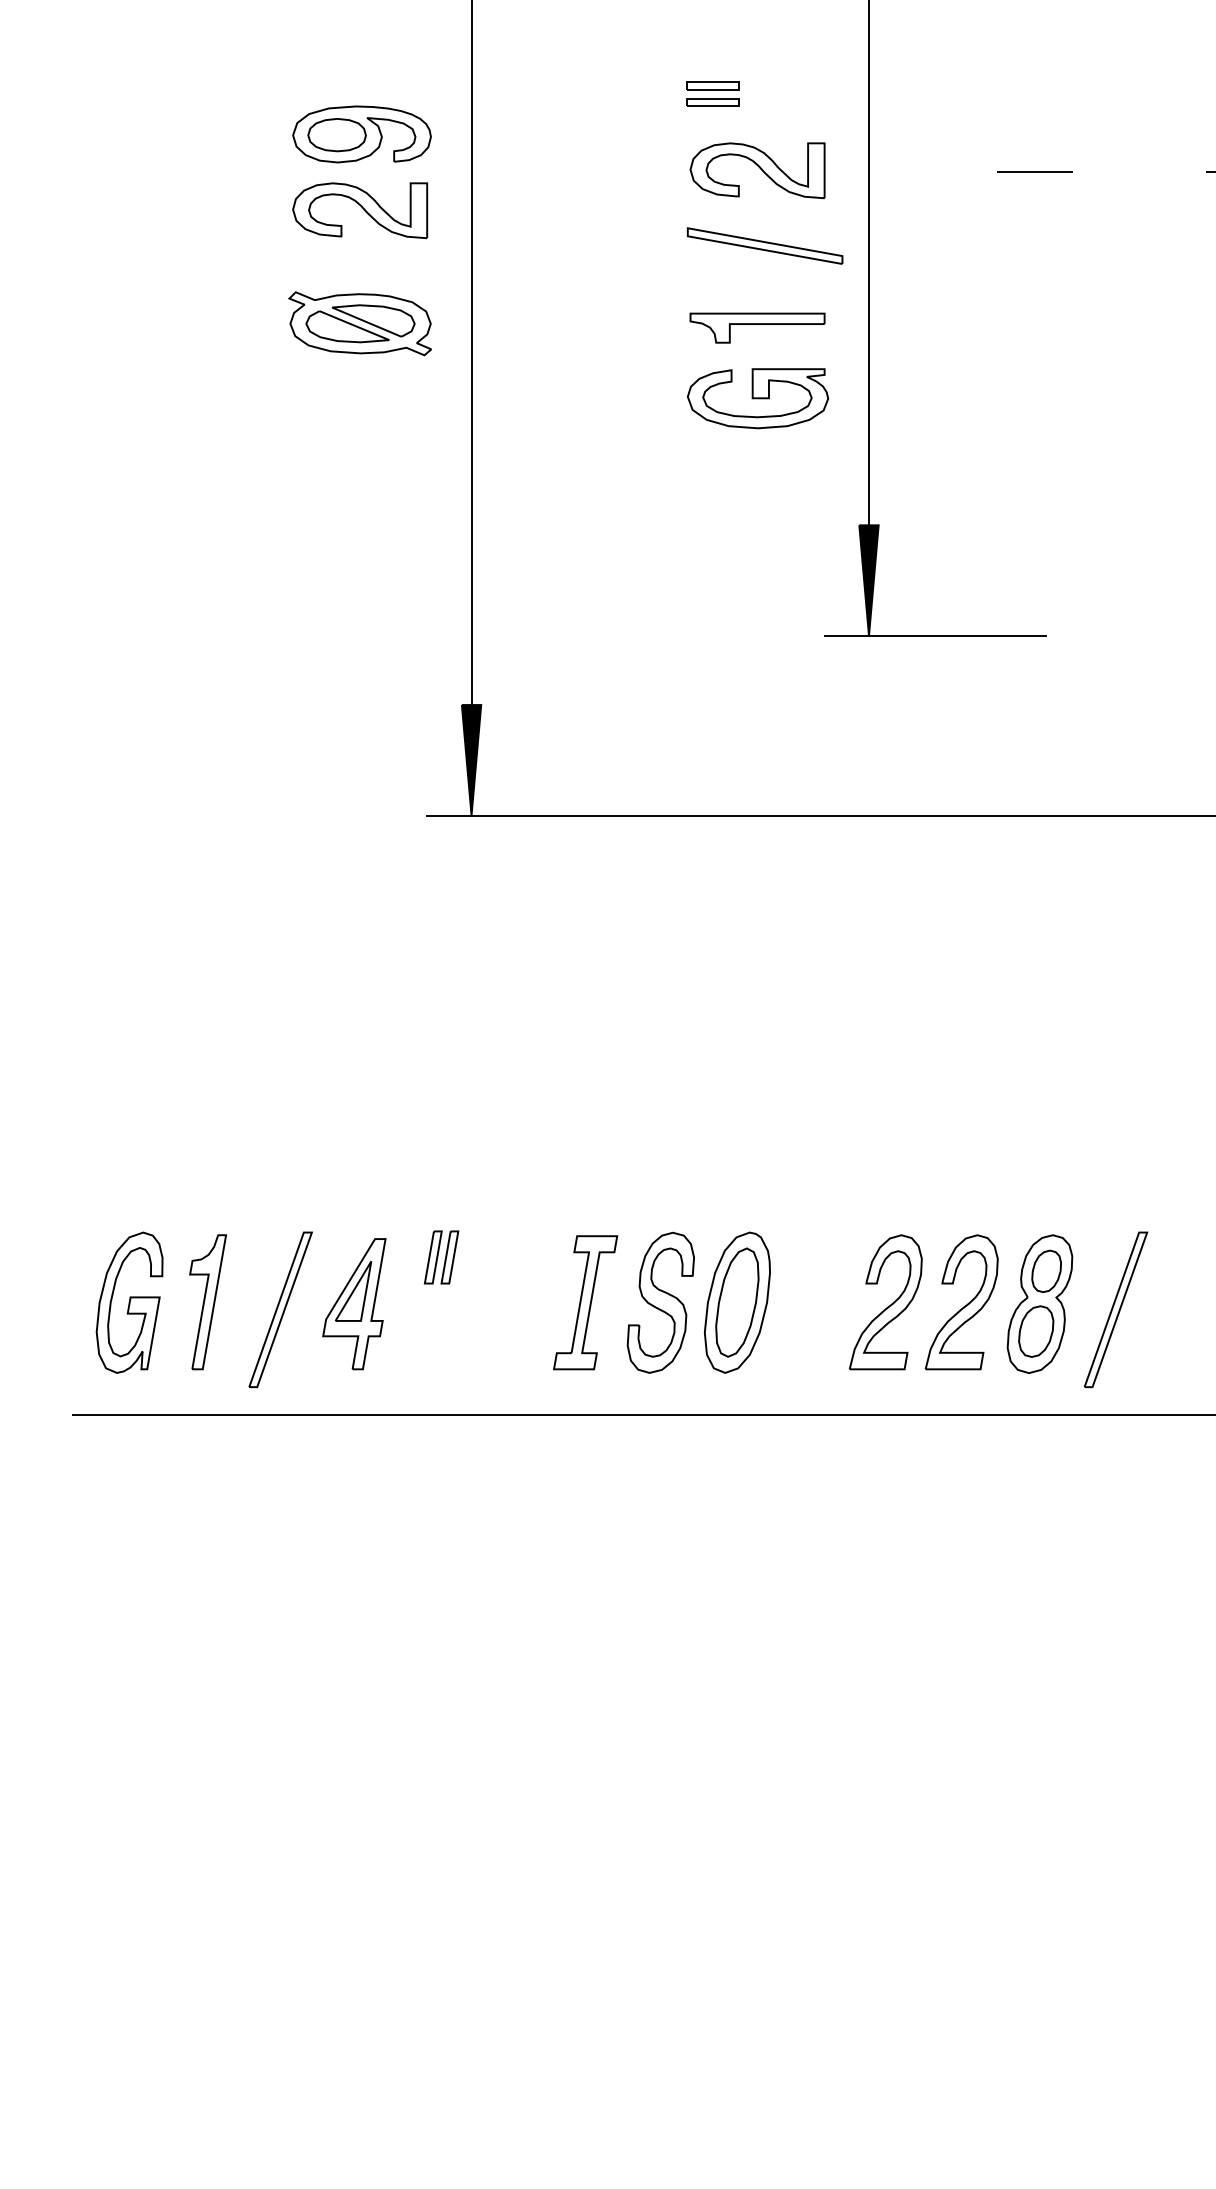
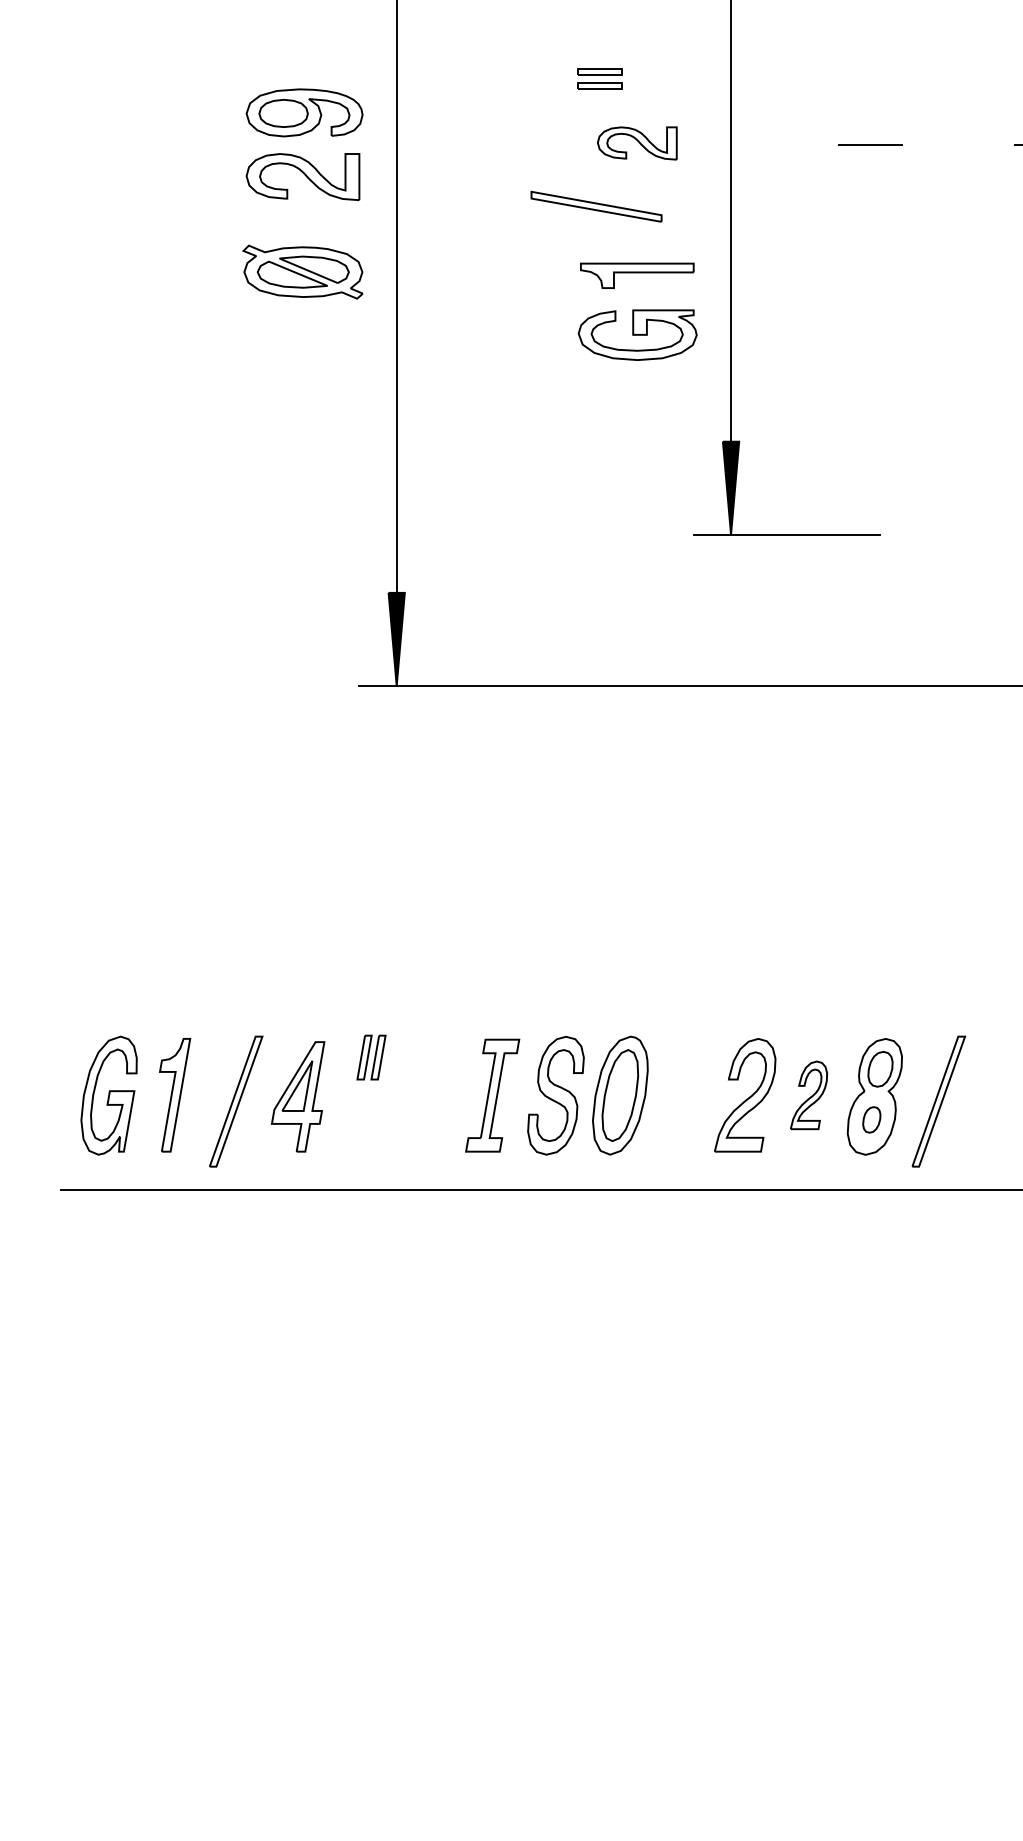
part: (757, 170) -> (637, 143), size x0.7
part: (764, 245) -> (596, 206), moved
part: (961, 1302) -> (808, 1095), size x0.6
part: (1036, 1331) -> (871, 1119), size x0.6

